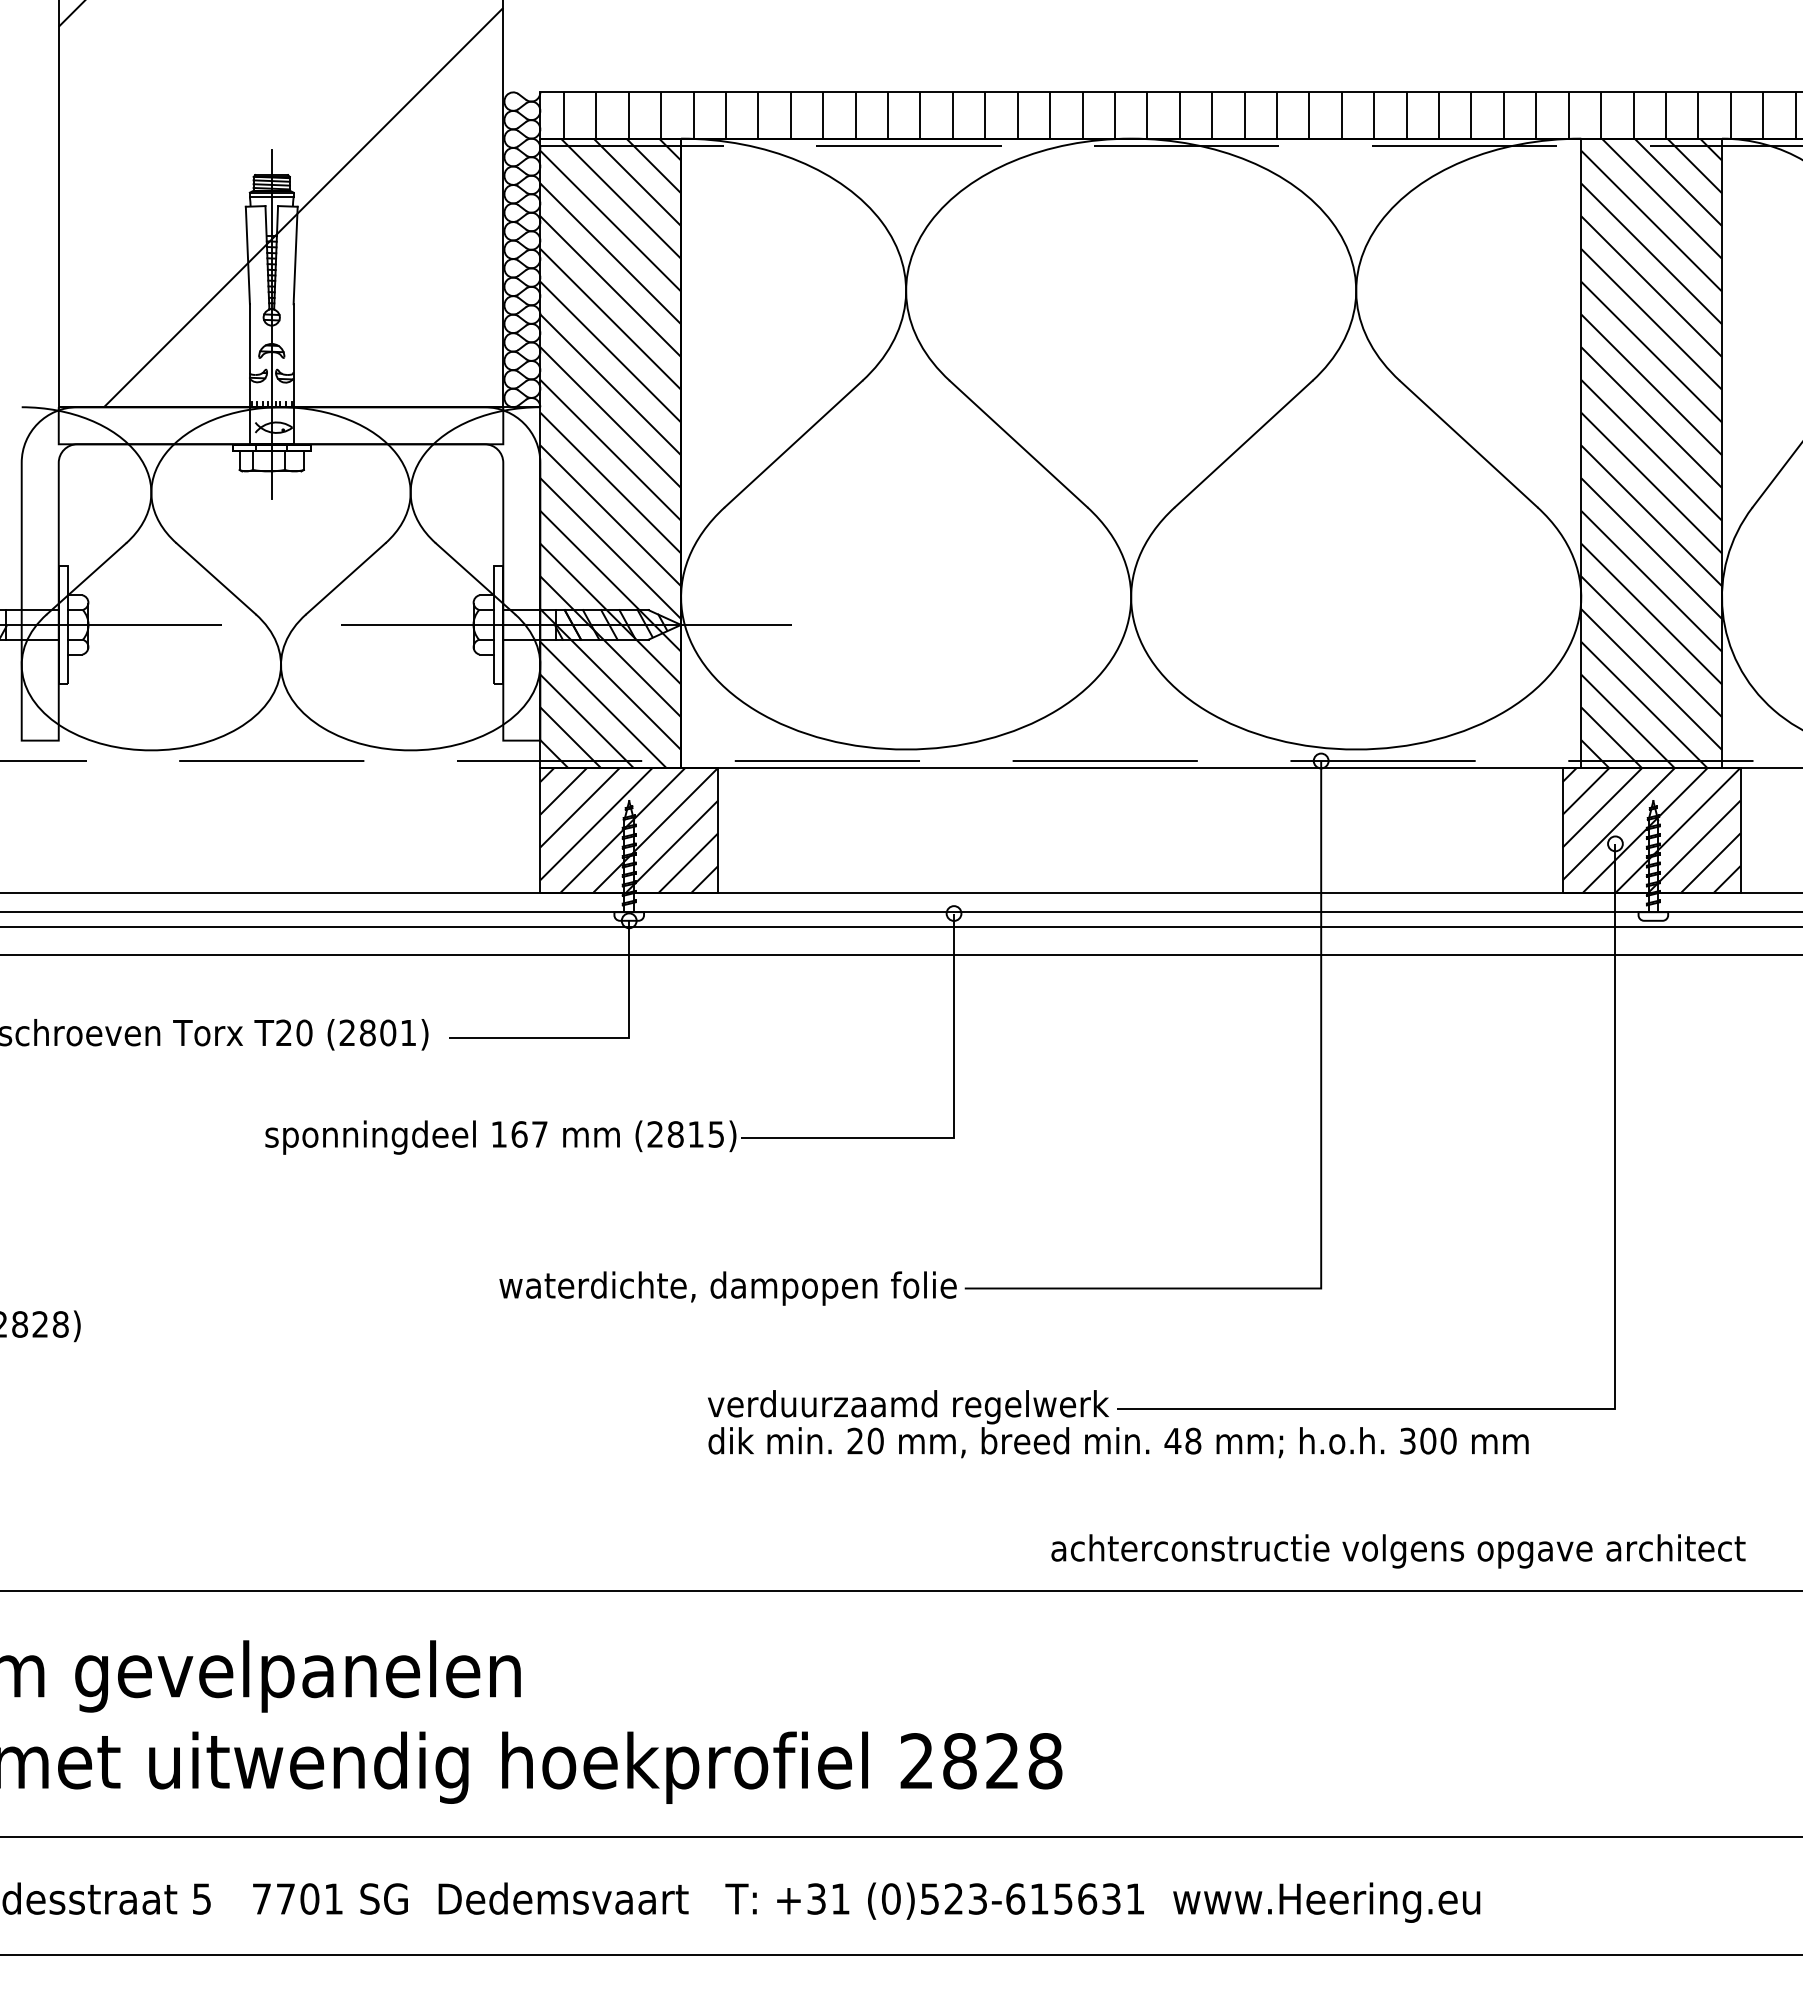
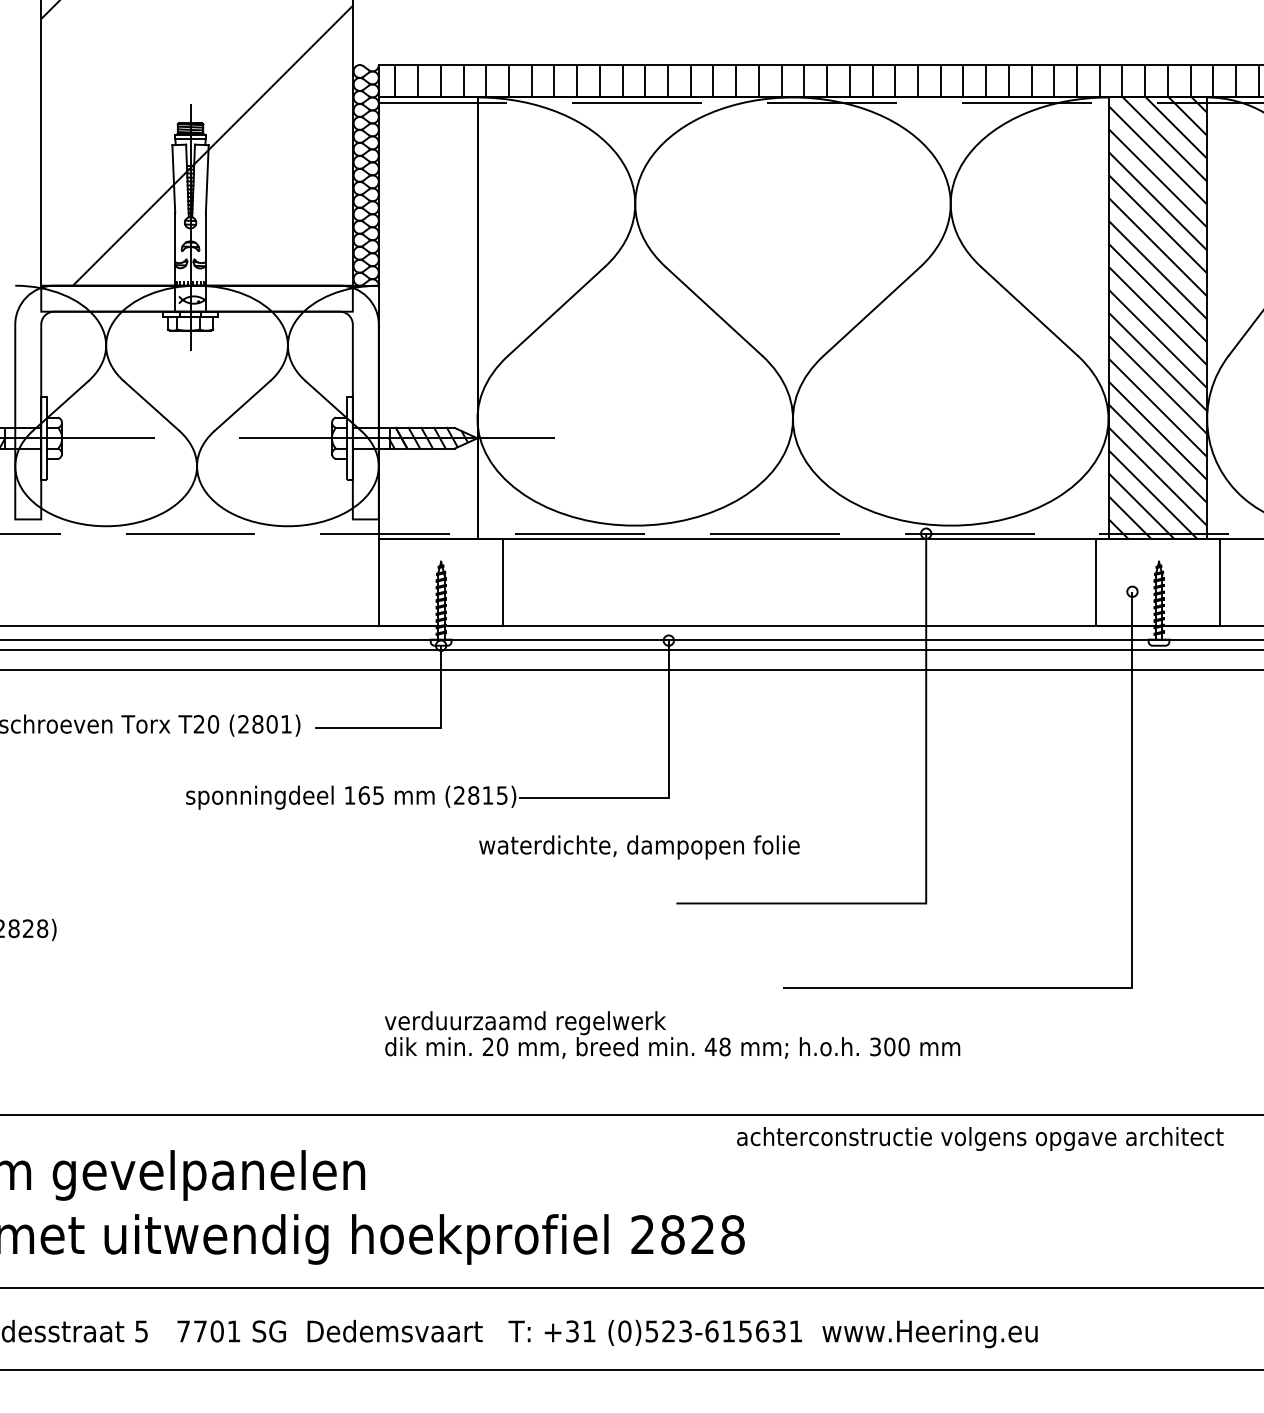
hatch: (610, 453) -> (428, 318), removed
hatch: (629, 830) -> (441, 582), removed
hatch: (1651, 830) -> (1157, 582), removed
text: (539, 1134) -> (378, 795), 167 -> 165
text: (727, 1288) -> (639, 847), moved
text: (1118, 1424) -> (672, 1035), moved
text: (1398, 1551) -> (980, 1139), moved

